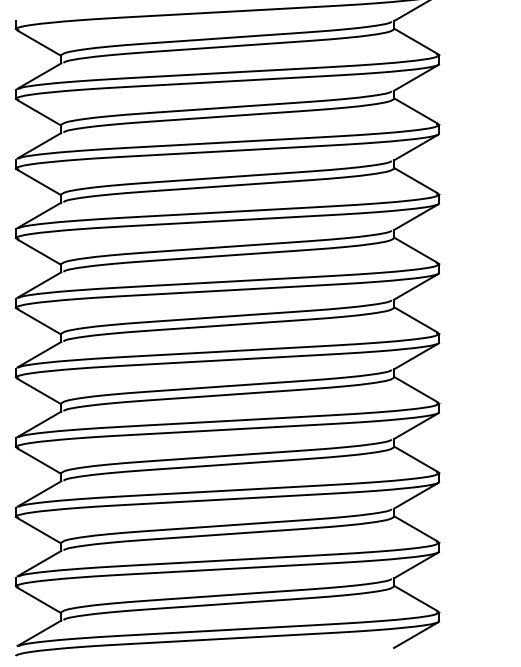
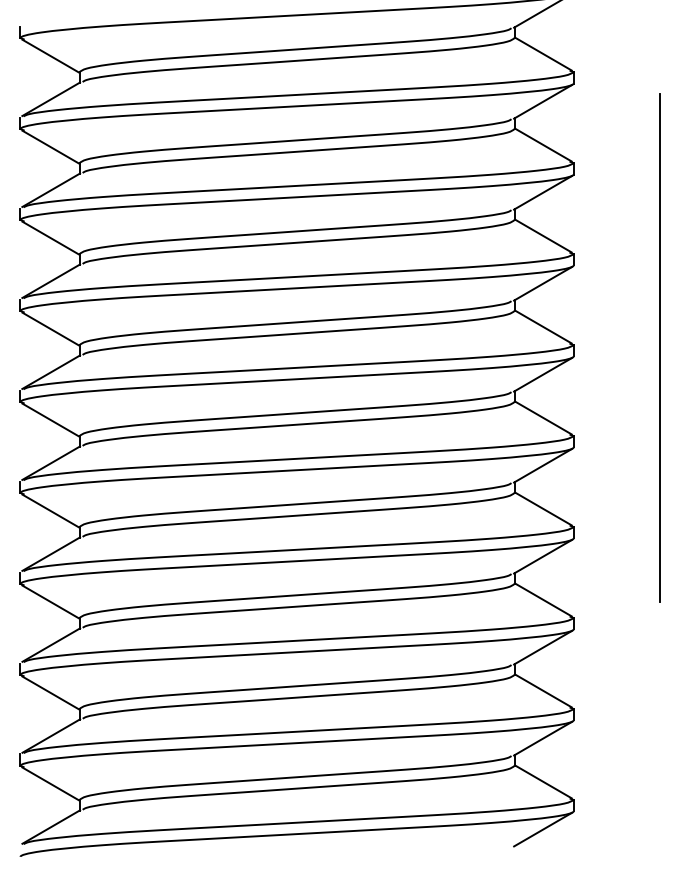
line: (505, 266) -> (659, 347), added

